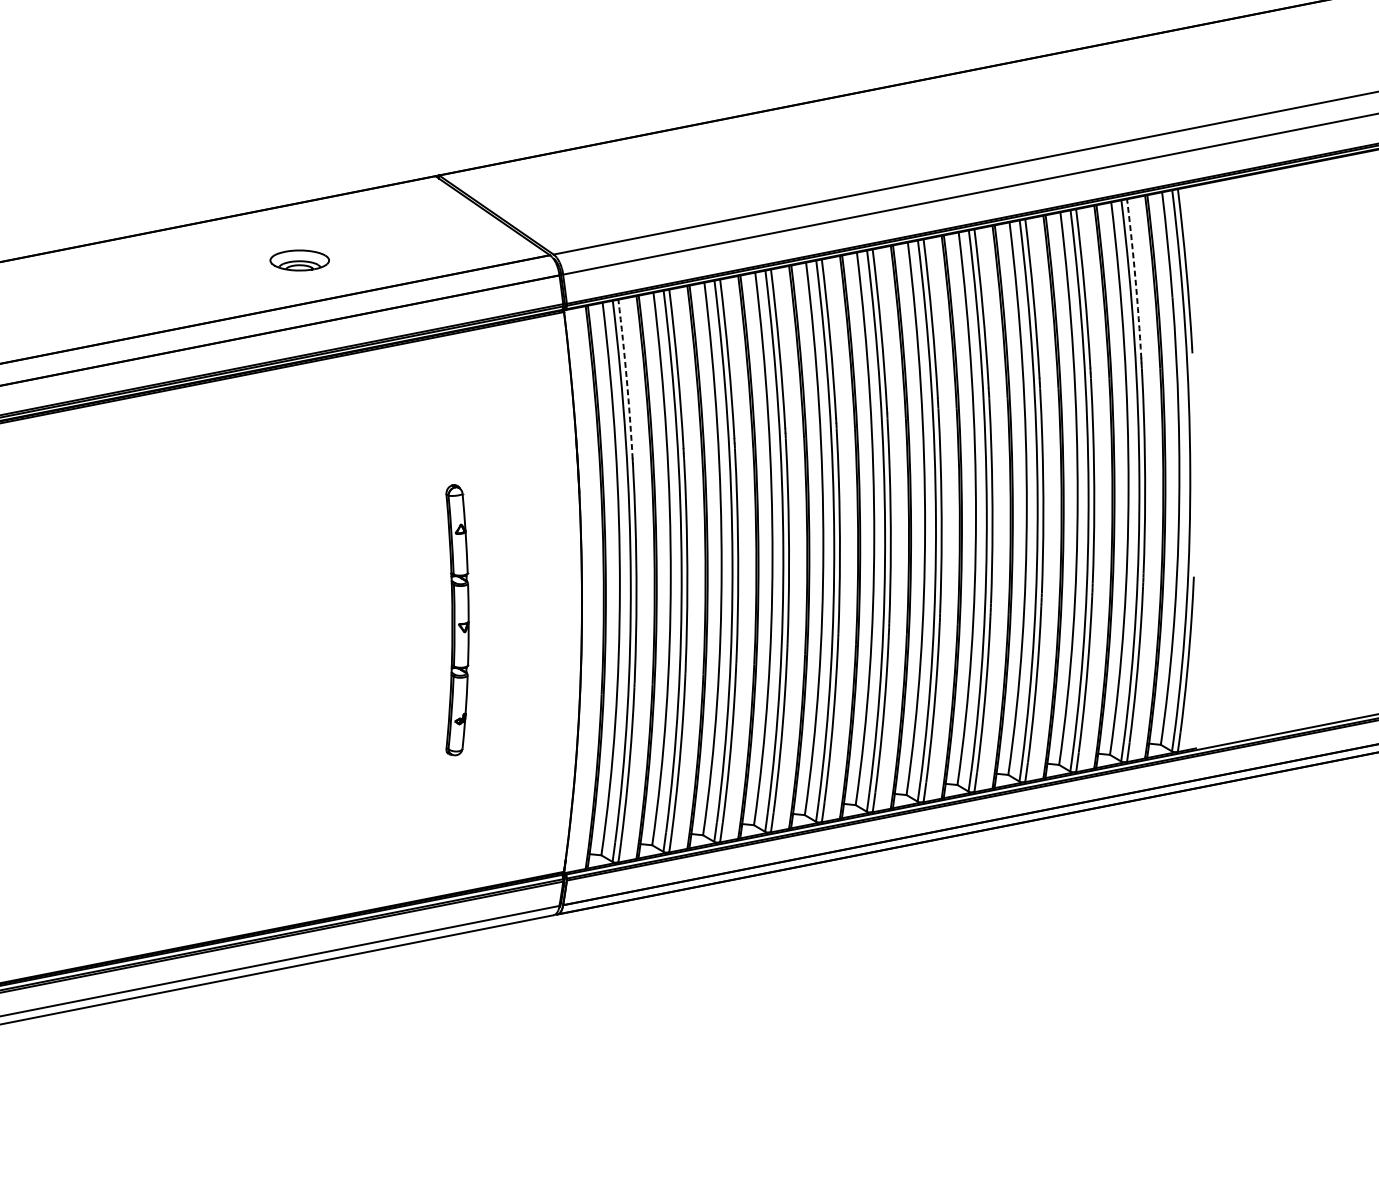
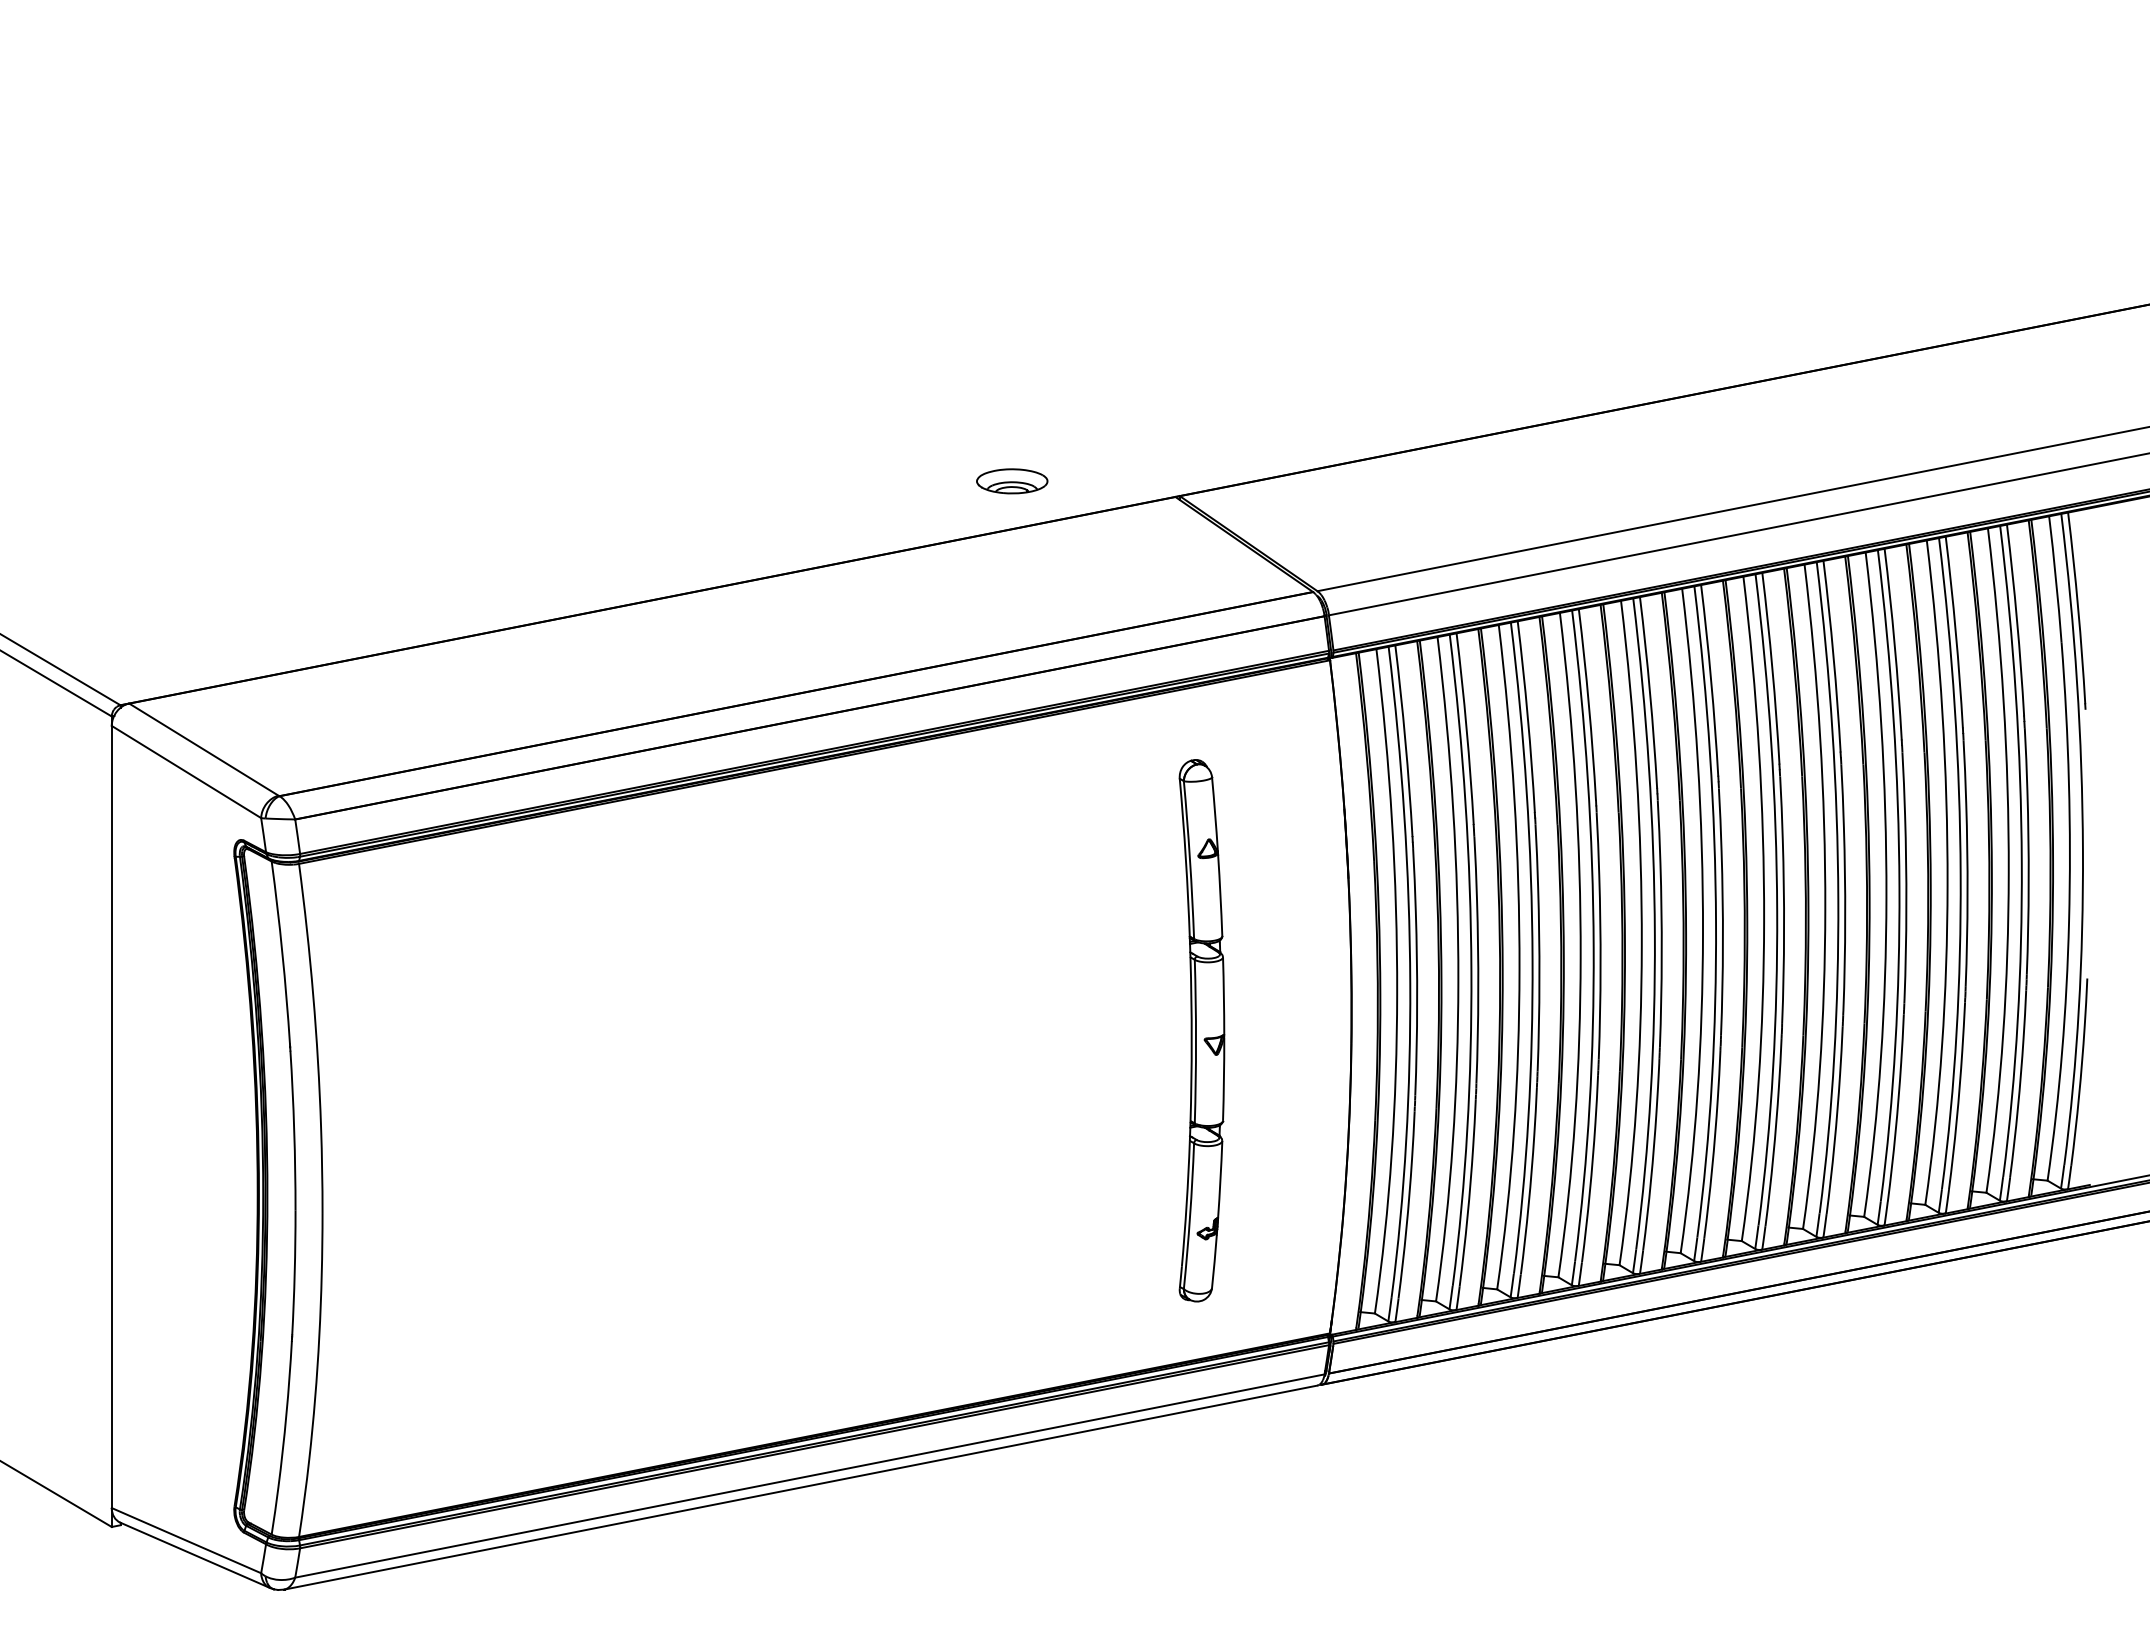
part: (299, 260) -> (1012, 481), moved
arc: (1135, 278) -> (2017, 620), dashed -> solid
arc: (626, 379) -> (1405, 741), dashed -> solid
part: (457, 619) -> (1201, 1030), size x1.67

